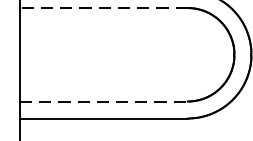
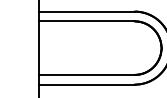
line: (103, 8) -> (86, 21), dashed -> solid
line: (105, 100) -> (87, 74), dashed -> solid

